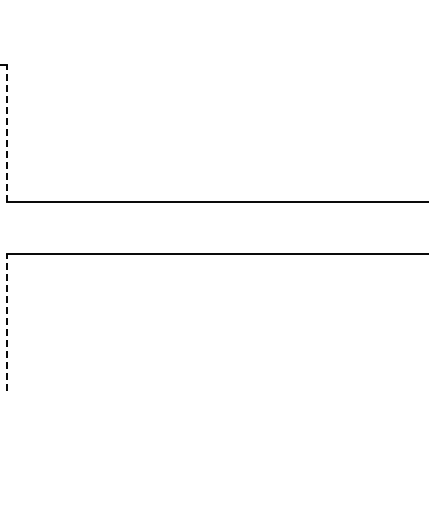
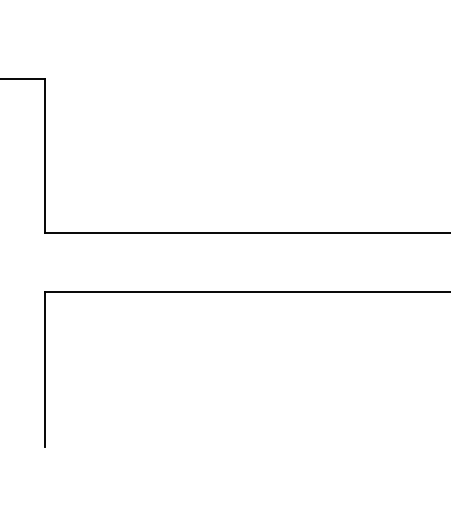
line: (7, 133) -> (45, 155), dashed -> solid
line: (7, 322) -> (45, 369), dashed -> solid

